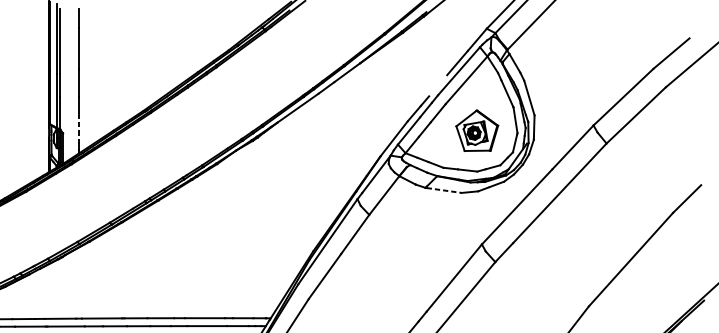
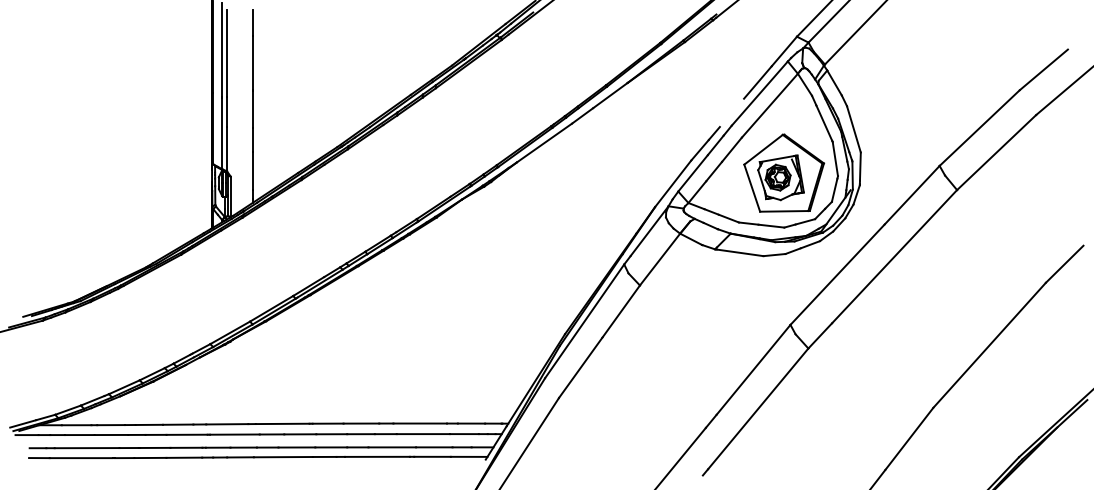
line: (79, 128) -> (252, 170), dashed -> solid
part: (477, 130) -> (784, 172), size x1.43
line: (444, 190) -> (740, 252), dashed -> solid

